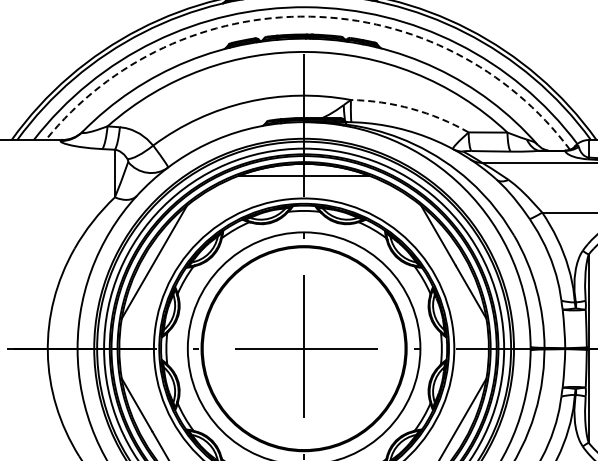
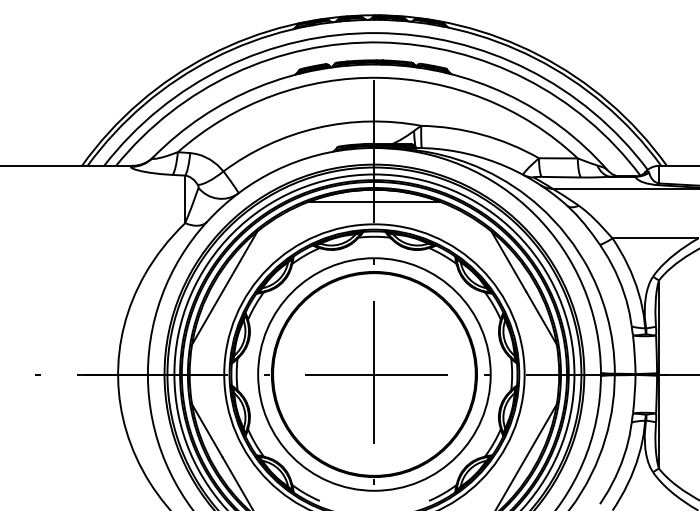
arc: (310, 16) -> (380, 42), dashed -> solid
arc: (412, 108) -> (482, 134), dashed -> solid

